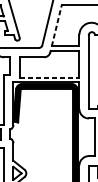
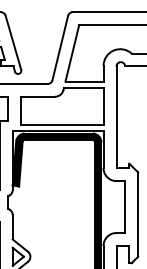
line: (56, 25) -> (72, 53), dashed -> solid
line: (49, 77) -> (62, 124), dashed -> solid

